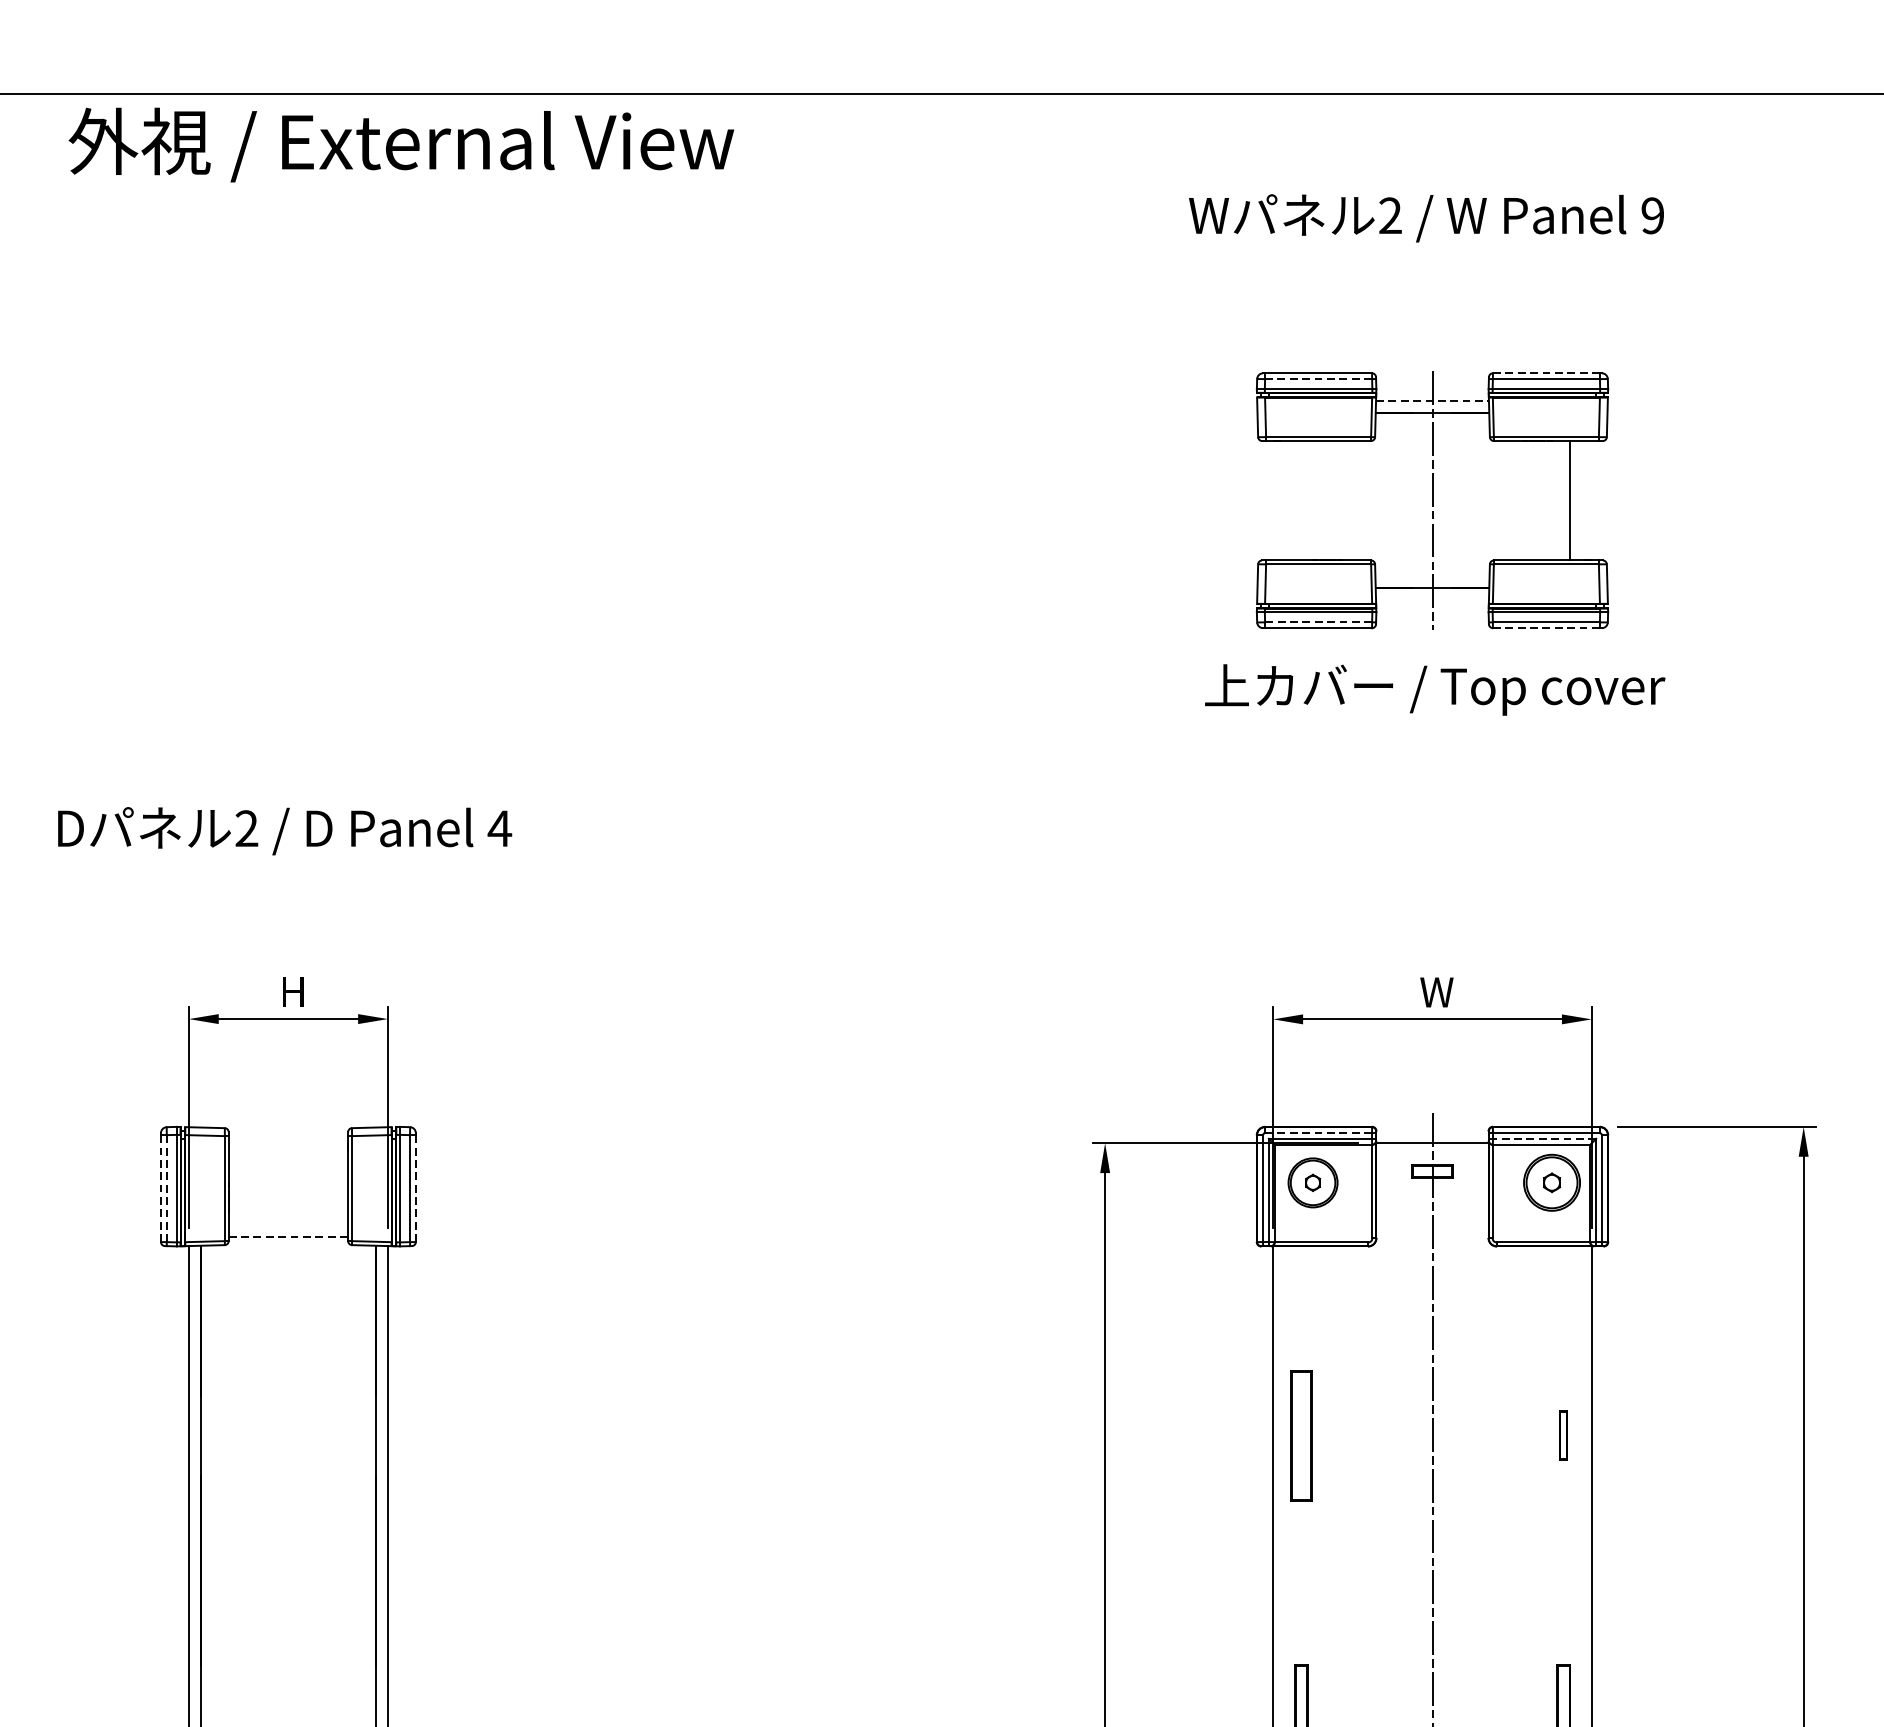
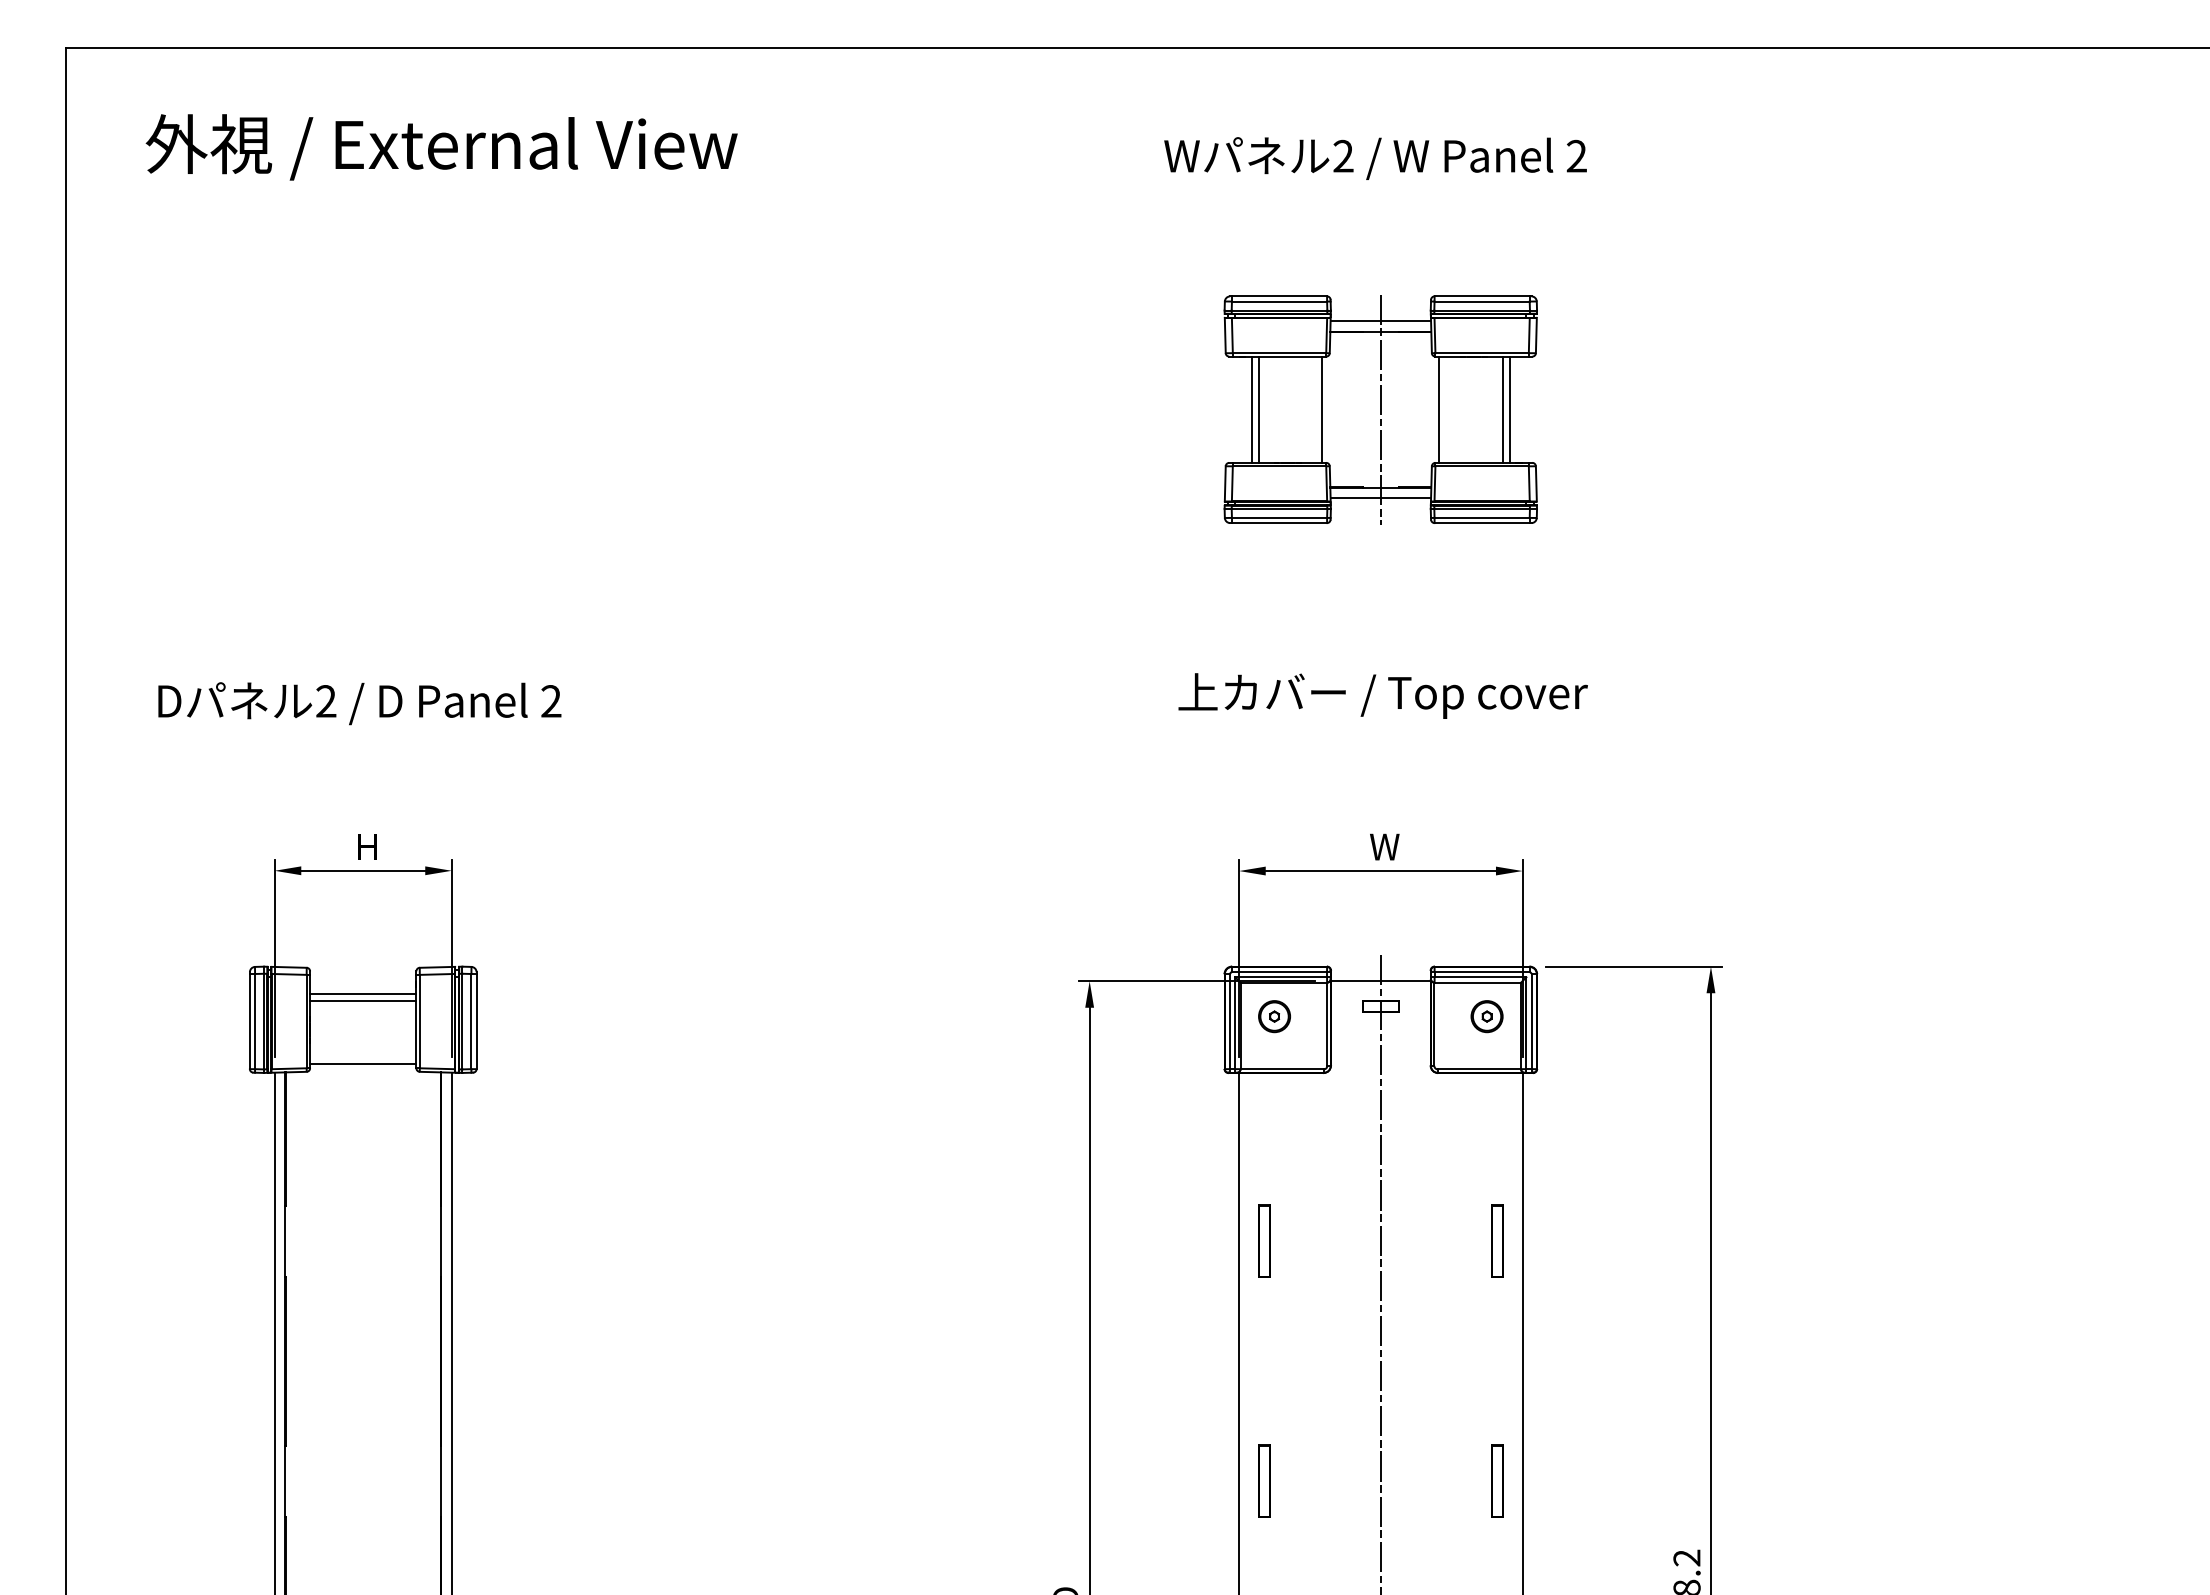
text: (401, 145) -> (441, 147), moved
text: (1652, 216) -> (1576, 156), 9 -> 2
line: (1546, 373) -> (1482, 296), dashed -> solid
line: (1318, 379) -> (1279, 301), dashed -> solid
line: (1433, 401) -> (1381, 321), dashed -> solid
line: (1287, 500) -> (1251, 409), added
line: (1294, 500) -> (1258, 409), added
line: (1366, 500) -> (1322, 409), added
line: (1498, 500) -> (1439, 409), added
line: (1578, 500) -> (1510, 409), added
line: (1432, 600) -> (1380, 498), added
line: (1318, 621) -> (1279, 517), dashed -> solid
line: (1546, 628) -> (1482, 523), dashed -> solid
text: (1434, 689) -> (1382, 695), moved
text: (500, 828) -> (551, 701), 4 -> 2
line: (1318, 1133) -> (1279, 972), dashed -> solid
line: (1544, 1139) -> (1480, 977), dashed -> solid
line: (288, 1157) -> (363, 993), added
line: (288, 1164) -> (363, 1000), added
part: (1312, 1182) -> (1274, 1016), size x0.71
part: (1551, 1182) -> (1486, 1016), size x0.62
line: (160, 1188) -> (249, 1021), dashed -> solid
line: (167, 1188) -> (255, 1021), dashed -> solid
line: (415, 1188) -> (476, 1021), dashed -> solid
line: (288, 1236) -> (363, 1064), dashed -> solid
part: (1301, 1434) -> (1264, 1240), size x0.62
part: (1563, 1434) -> (1497, 1240), size x1.67

